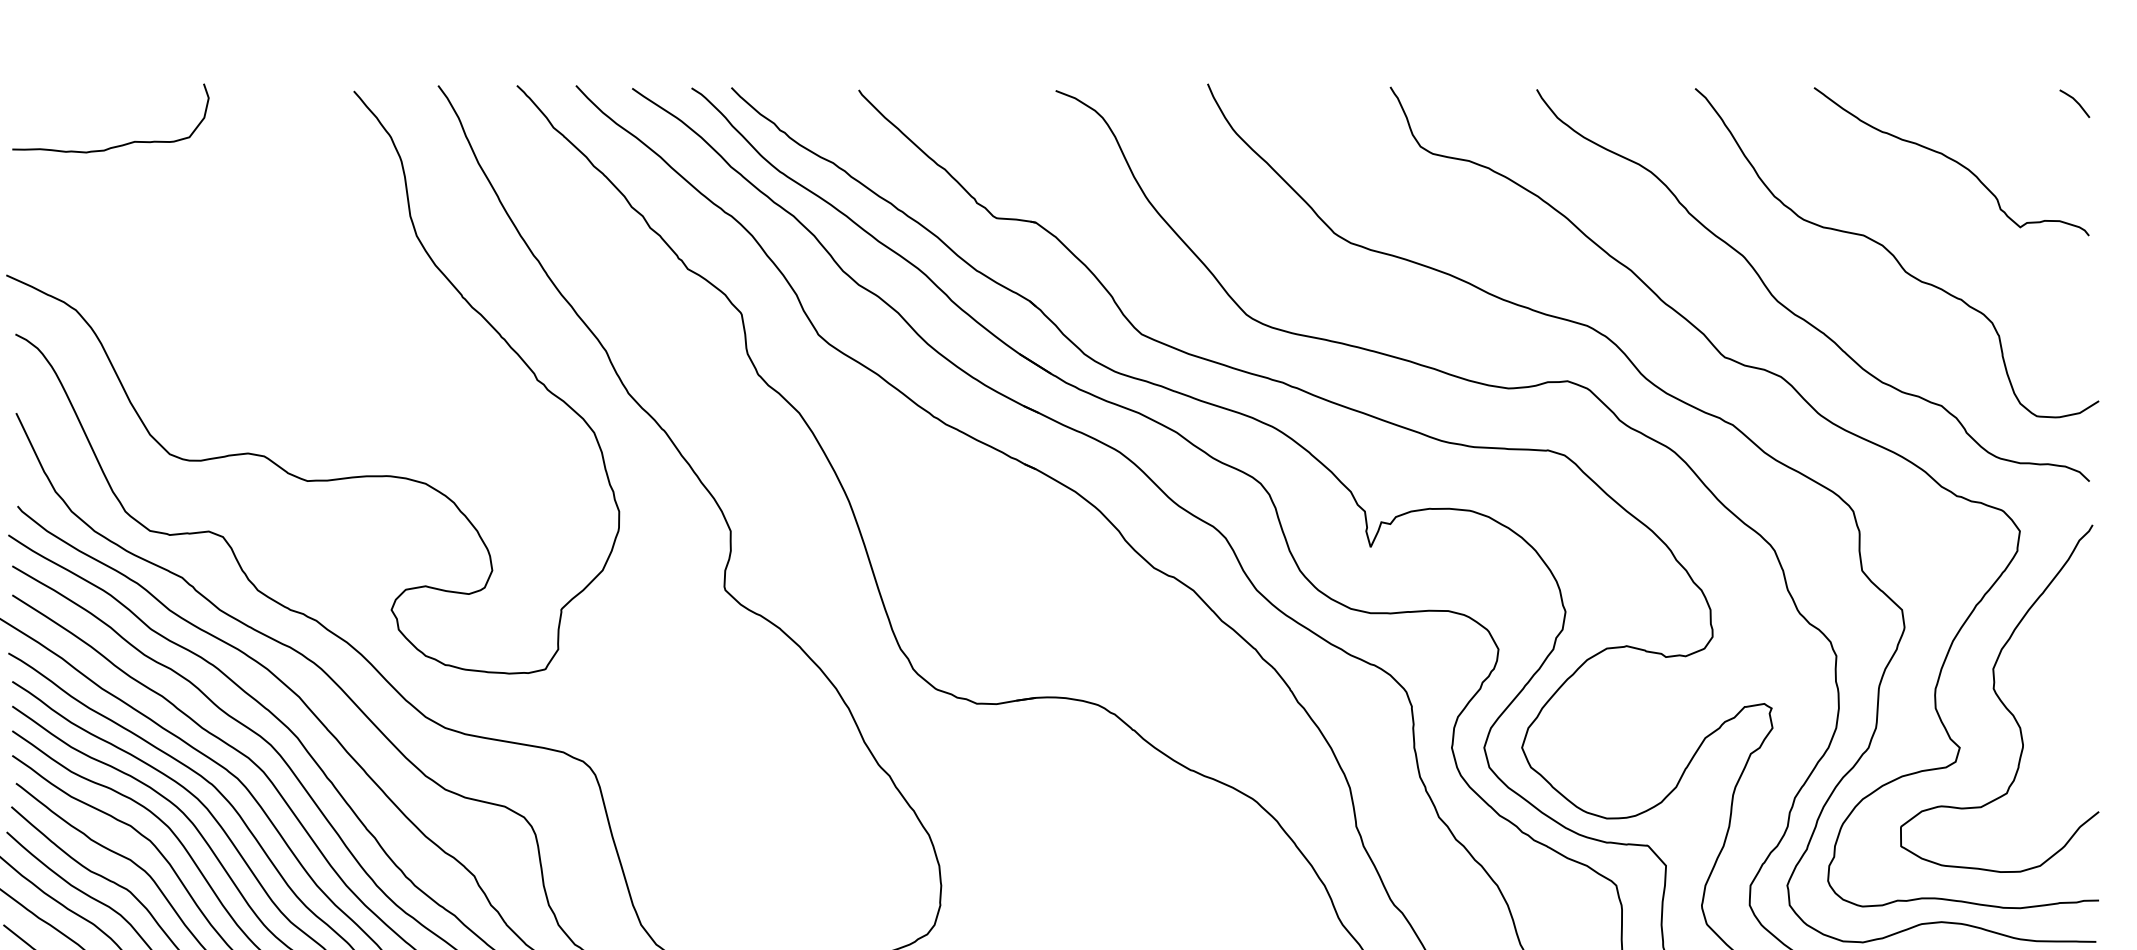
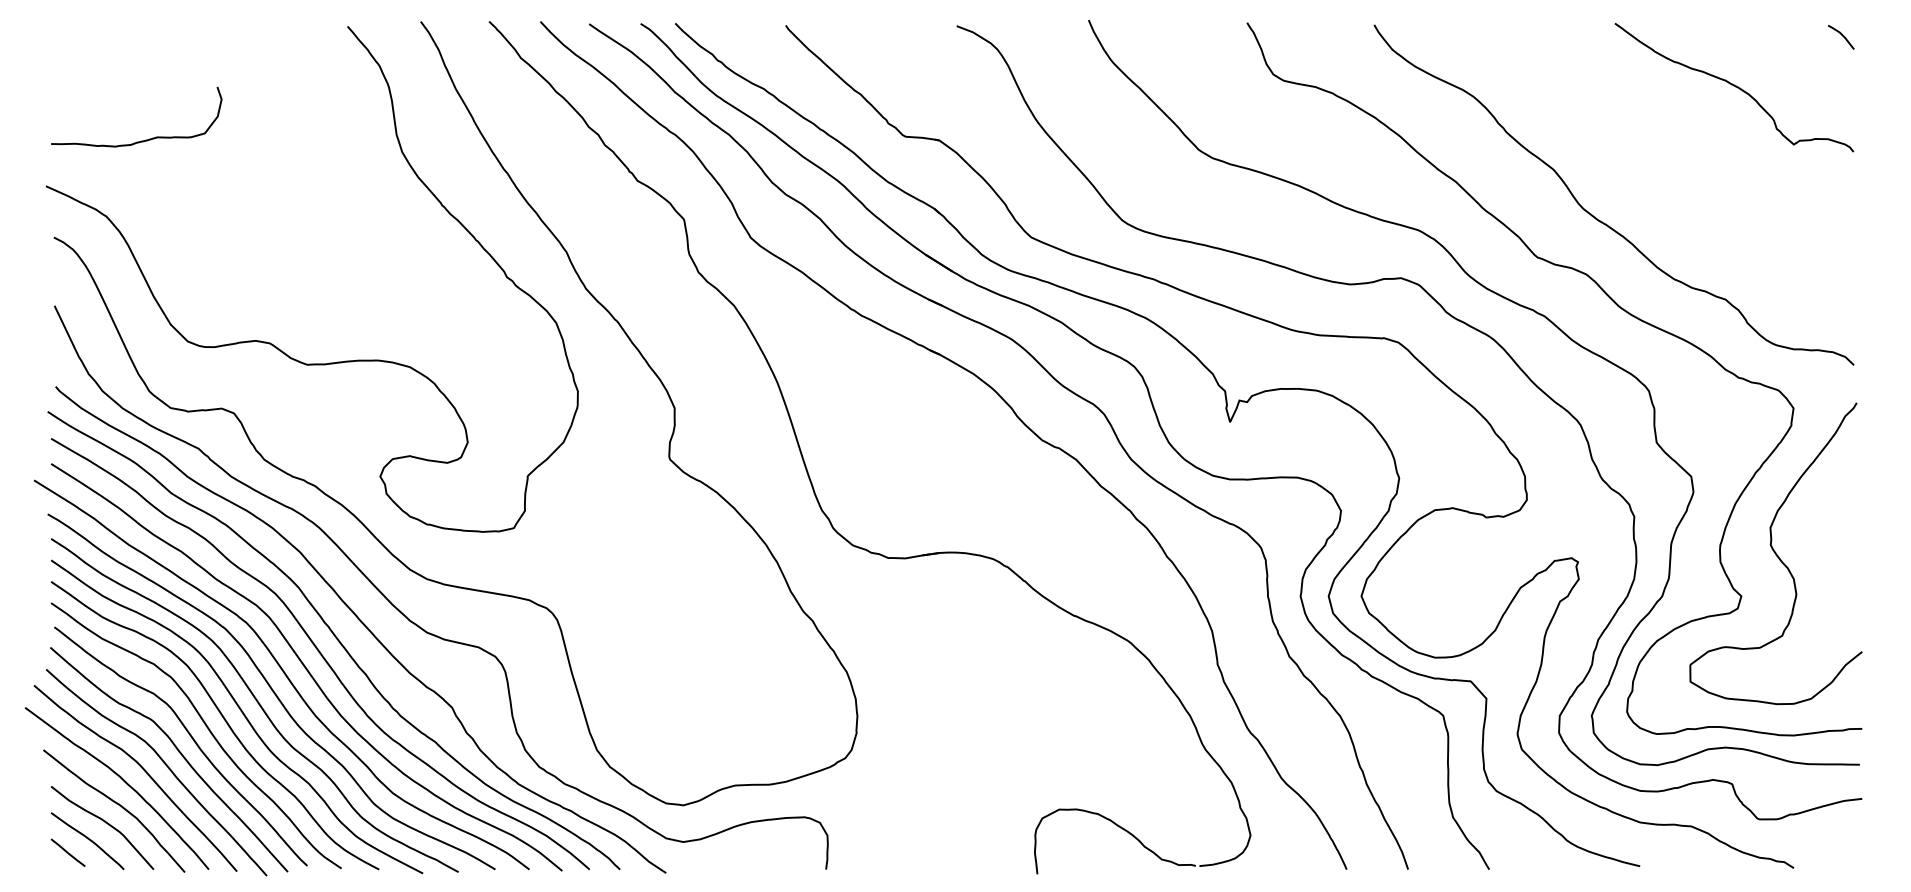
curve: (116, 145) -> (141, 140), moved
curve: (1894, 254) -> (1684, 168), removed

